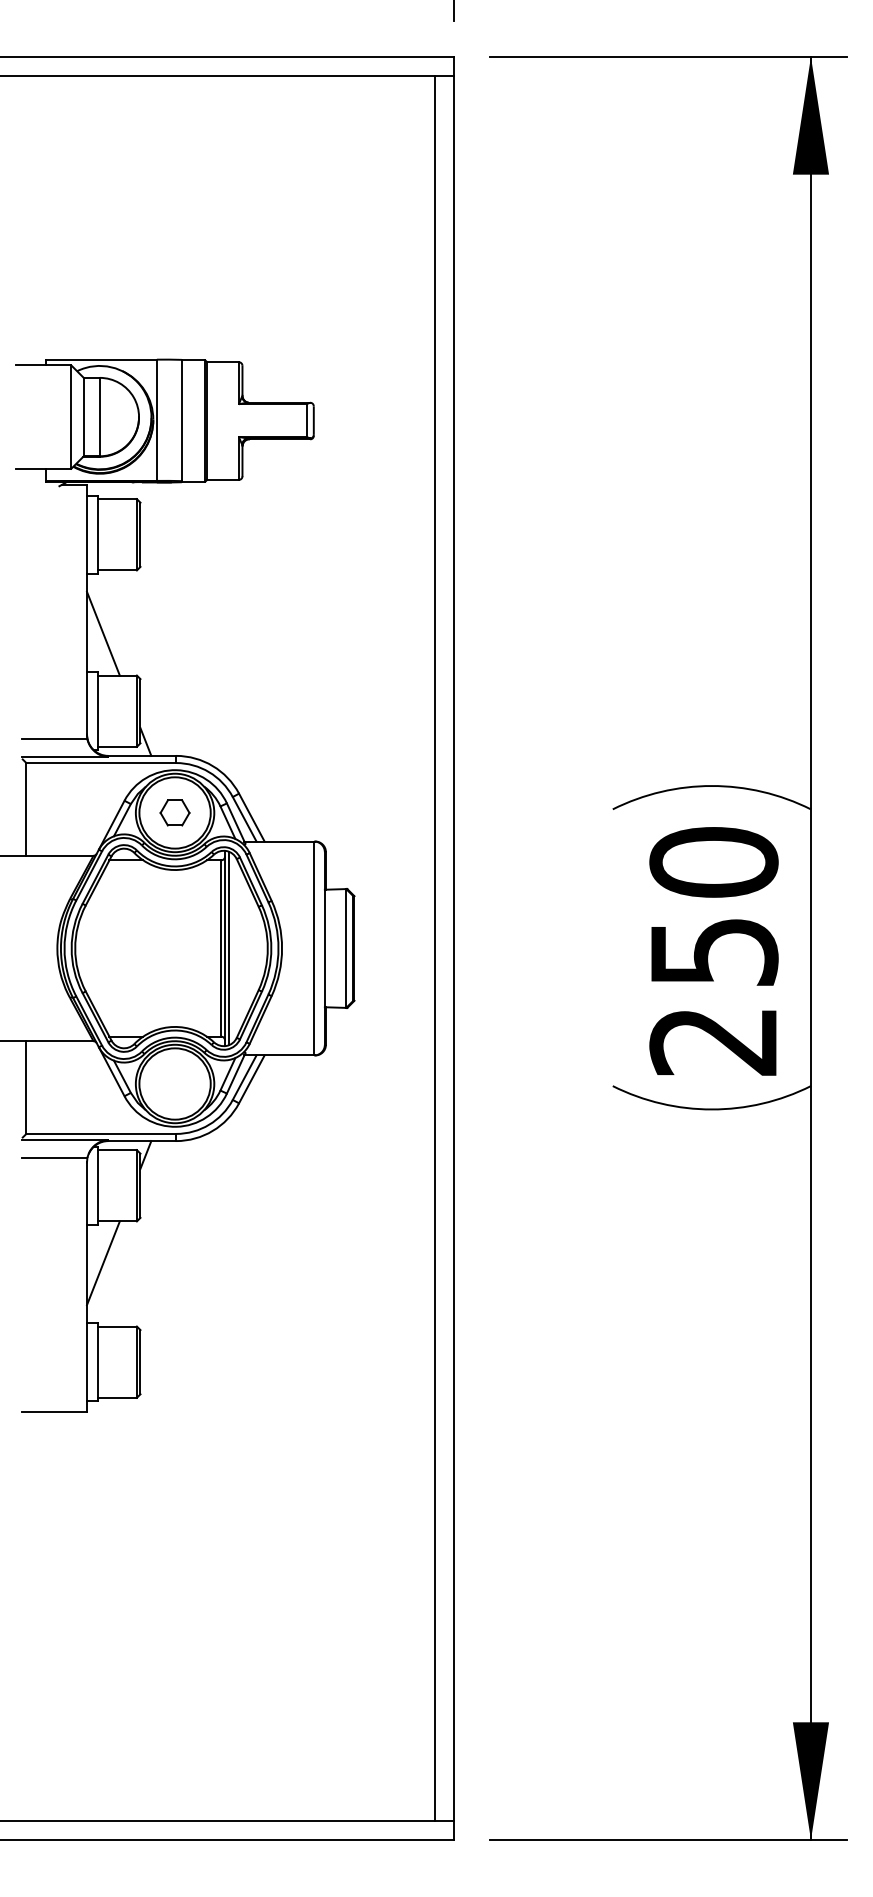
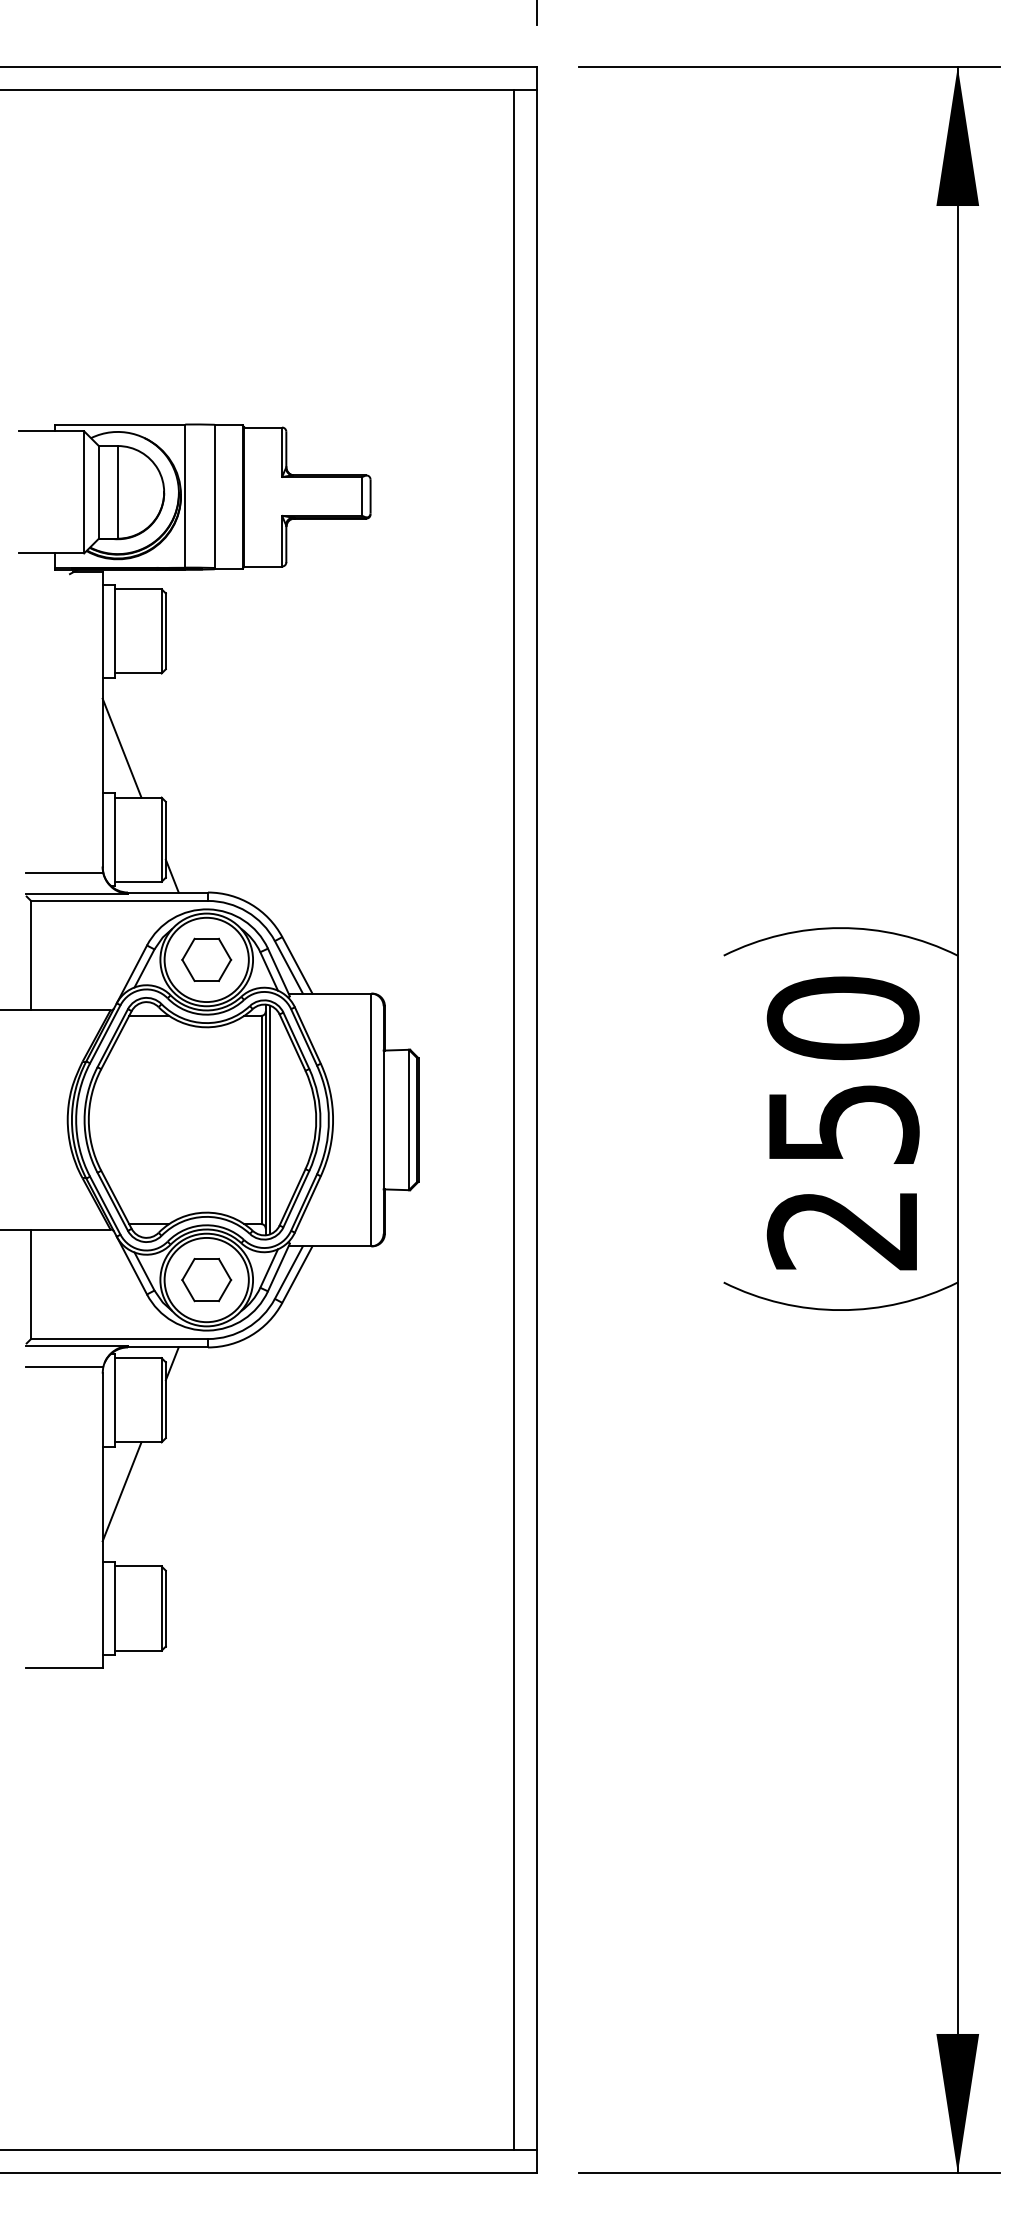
part: (174, 812) -> (206, 959), size x1.43
part: (174, 1083) -> (206, 1279), added

